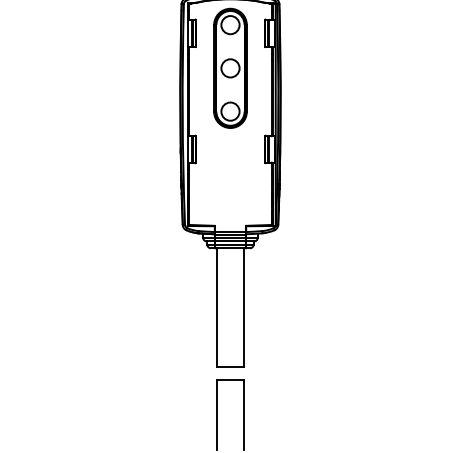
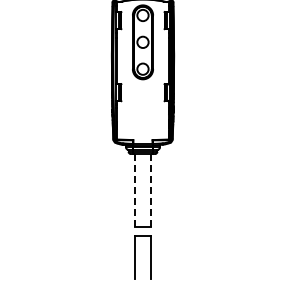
line: (216, 307) -> (134, 190), solid -> dashed
line: (244, 307) -> (151, 190), solid -> dashed

